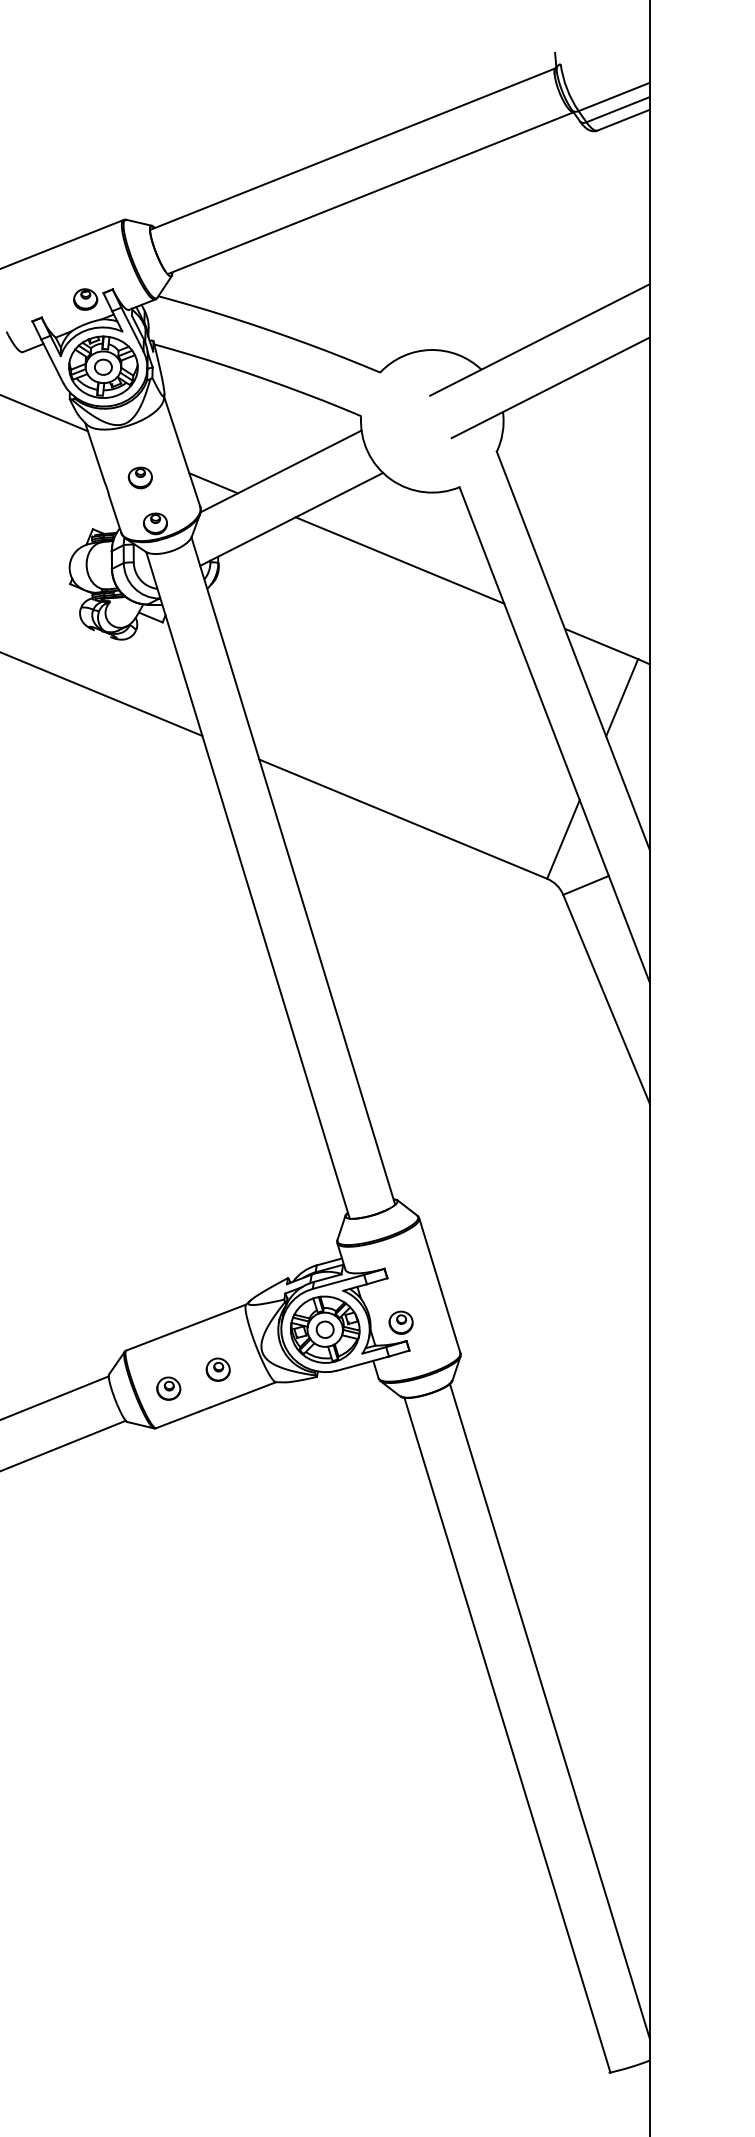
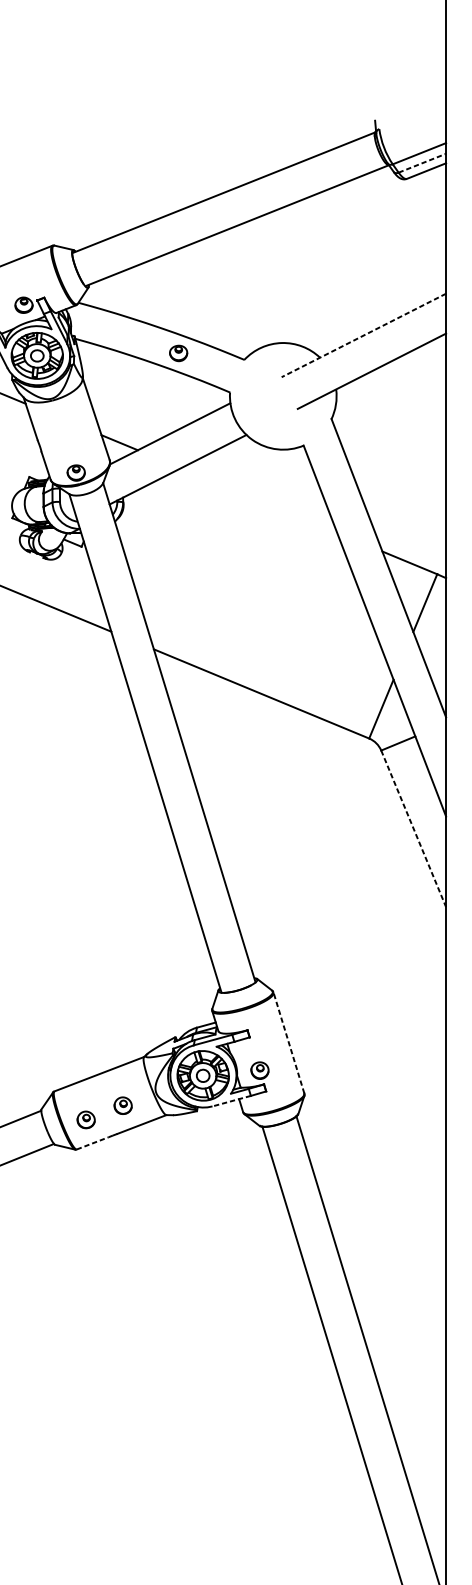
line: (618, 109) -> (422, 163), solid -> dashed
line: (539, 340) -> (363, 335), solid -> dashed
part: (139, 477) -> (177, 353), moved
line: (399, 560) -> (258, 500), removed
line: (606, 999) -> (413, 828), solid -> dashed
line: (439, 1285) -> (288, 1042), solid -> dashed
line: (363, 1363) -> (231, 1101), solid -> dashed
line: (177, 1420) -> (92, 1143), solid -> dashed

